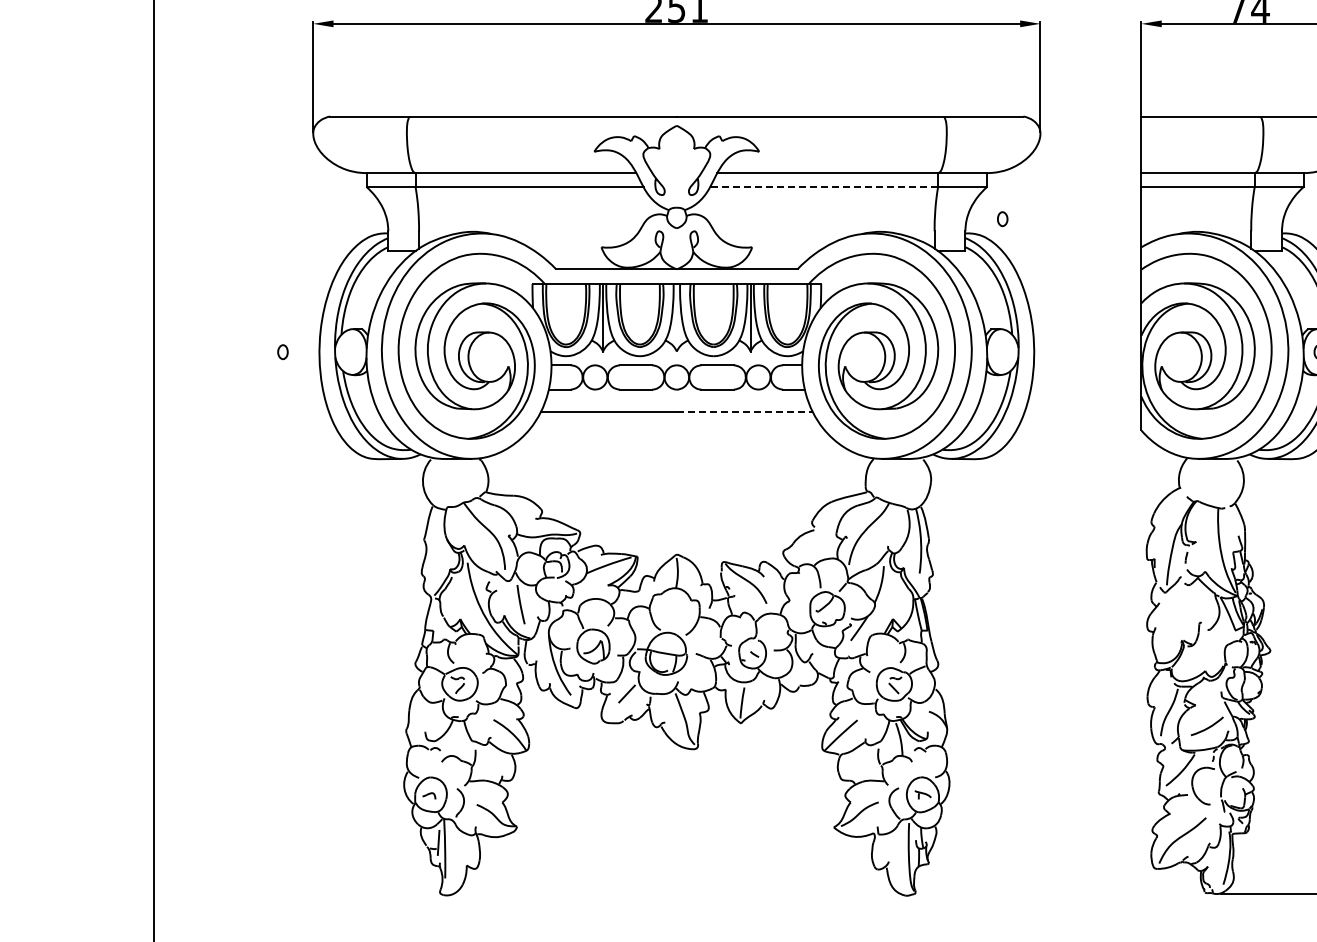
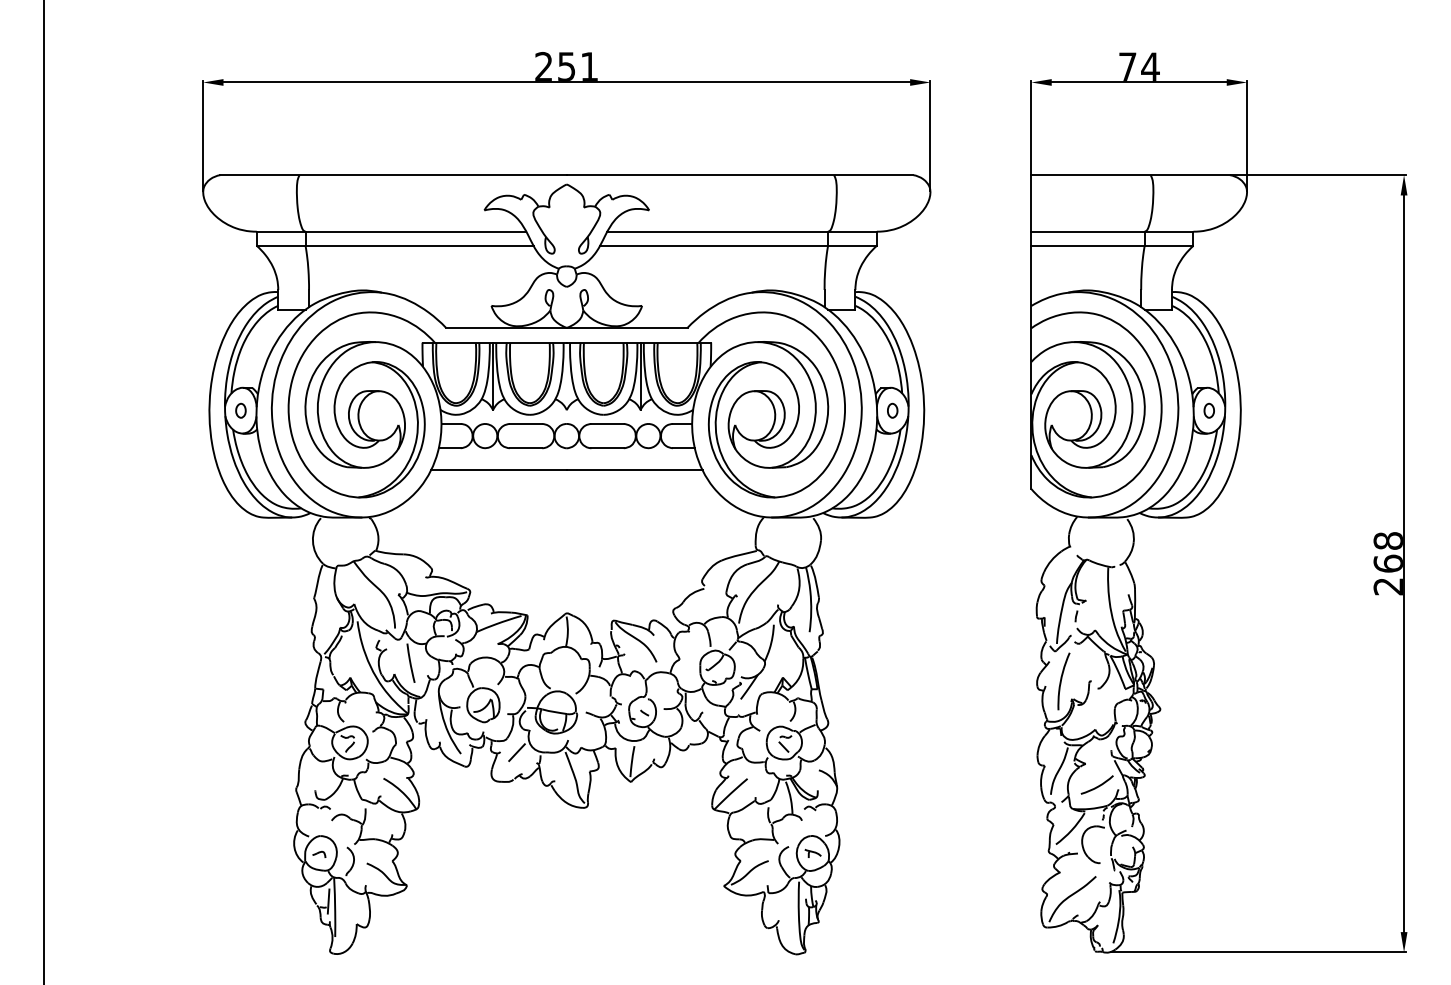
line: (823, 186) -> (713, 245), dashed -> solid
part: (1002, 218) -> (892, 410), moved
part: (282, 351) -> (240, 410), moved
line: (744, 411) -> (634, 470), dashed -> solid
curve: (1171, 622) -> (1061, 681), added

